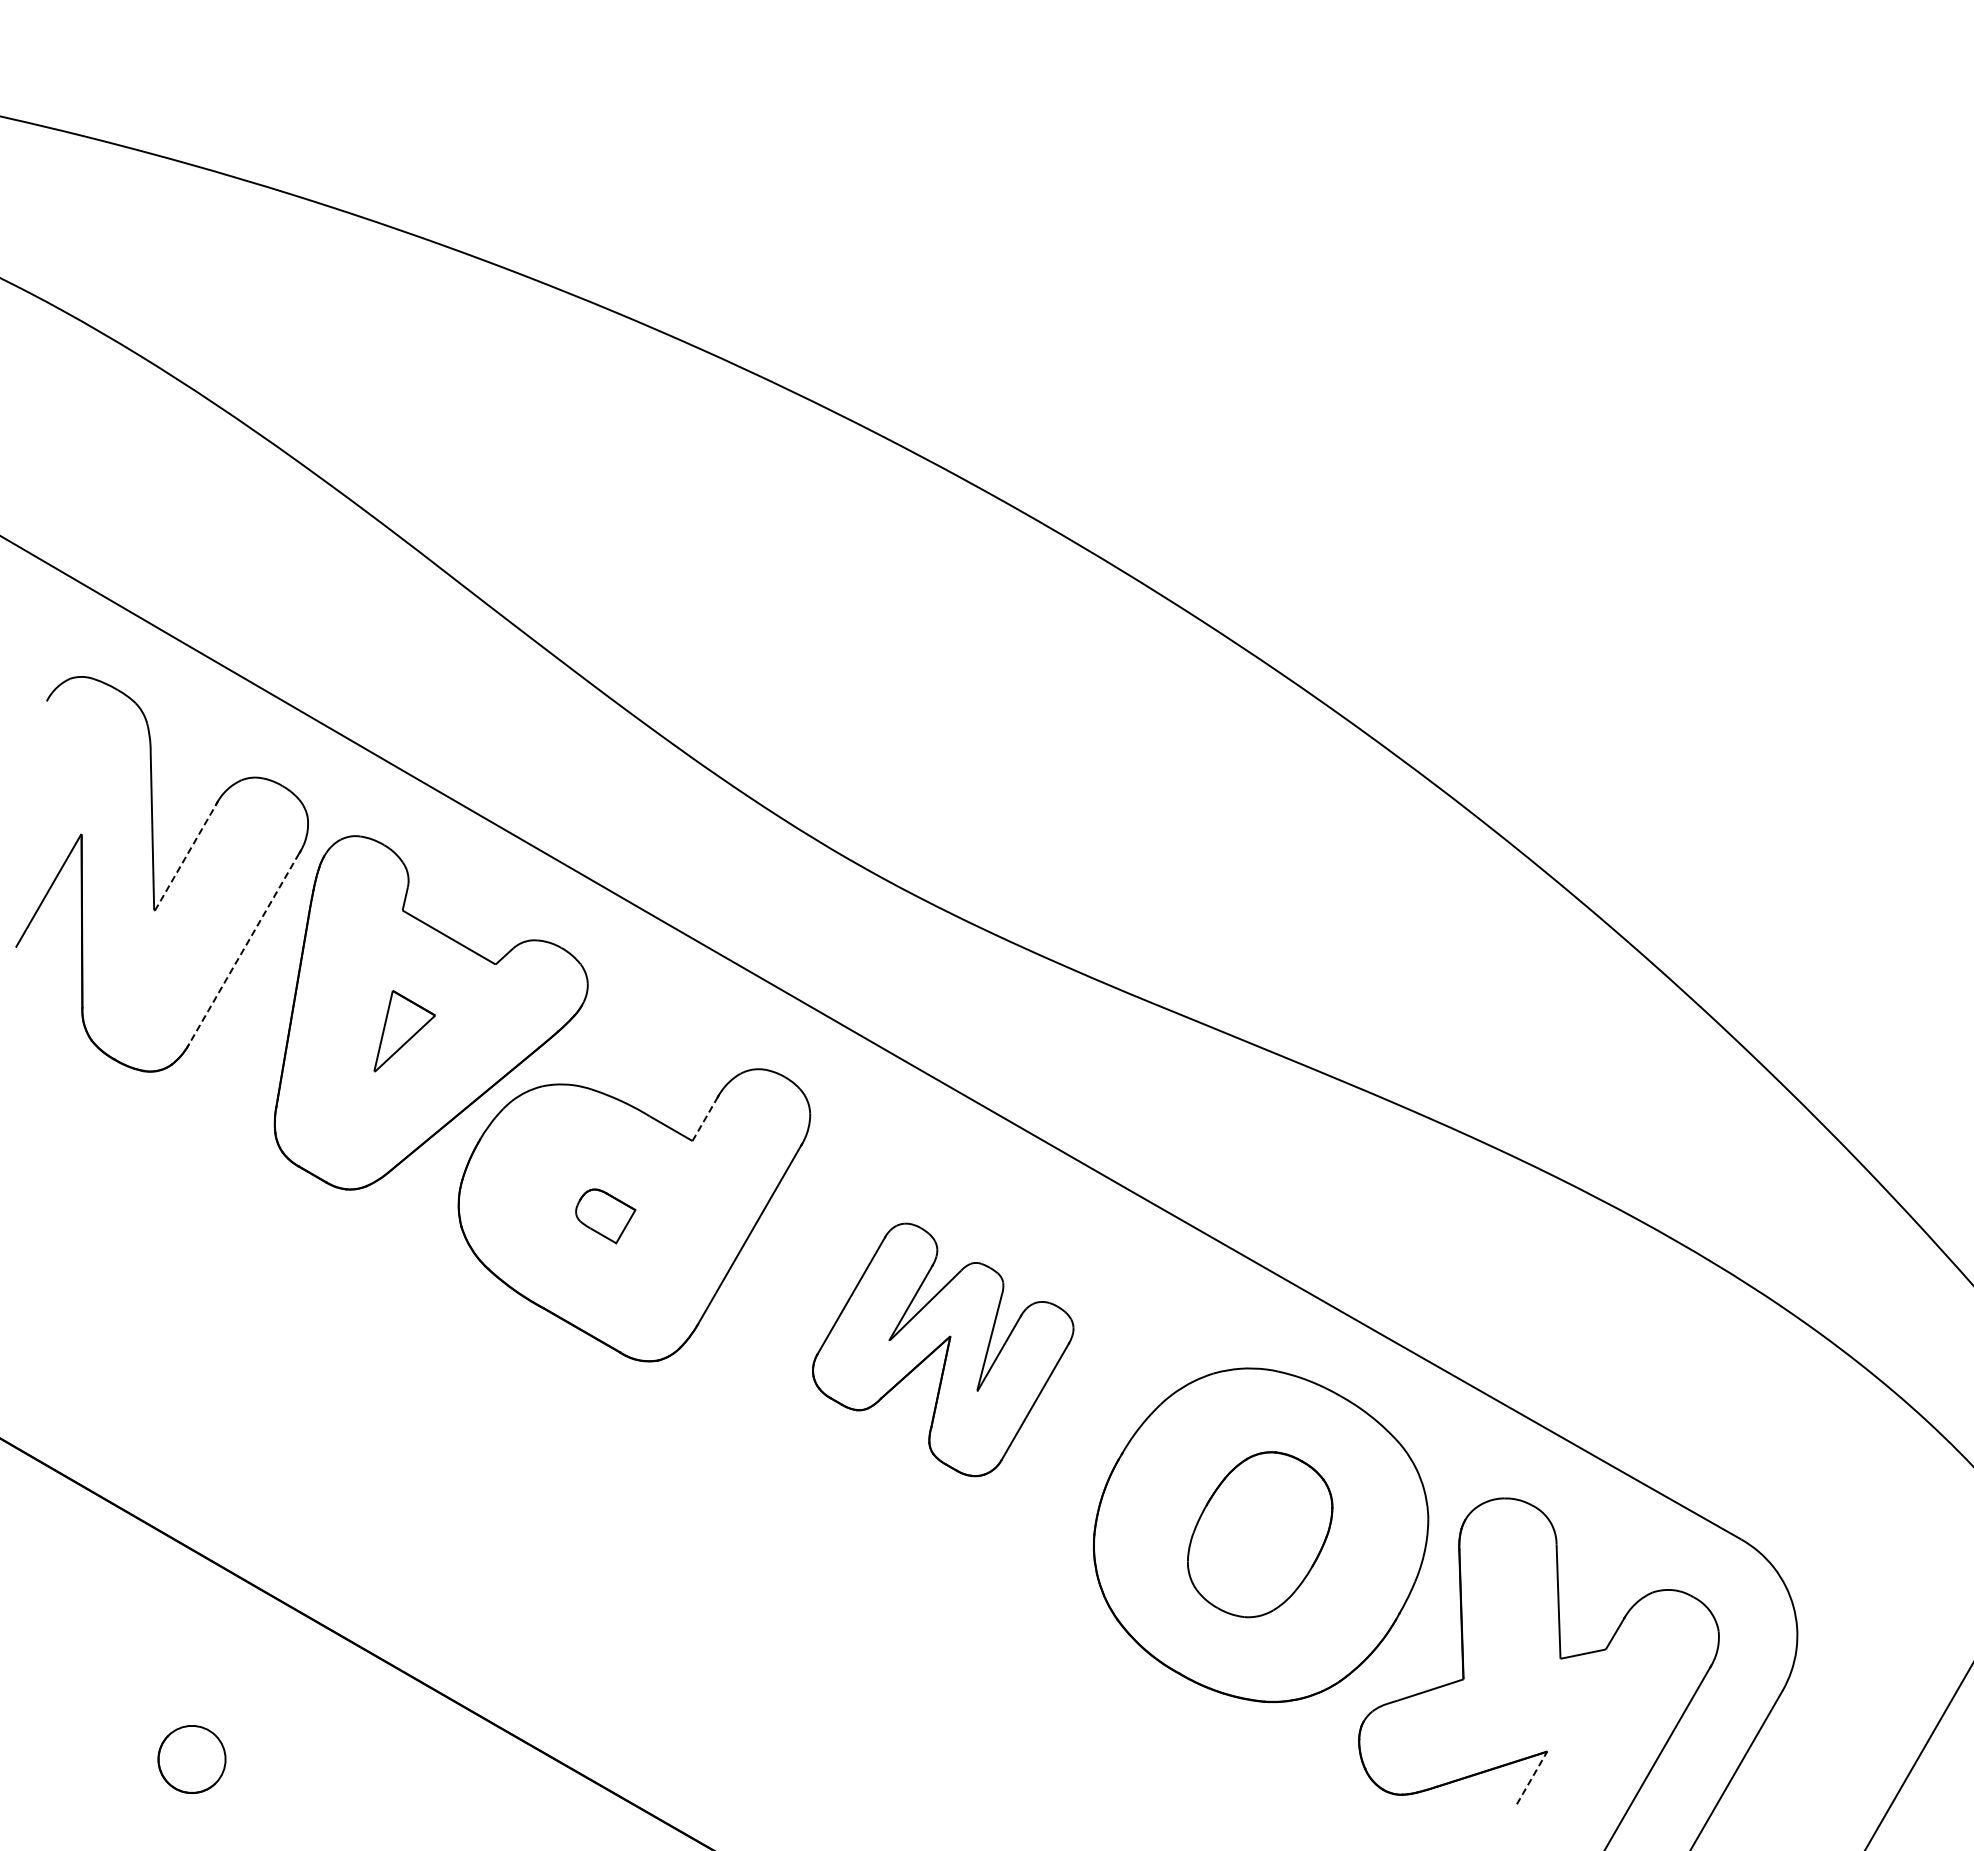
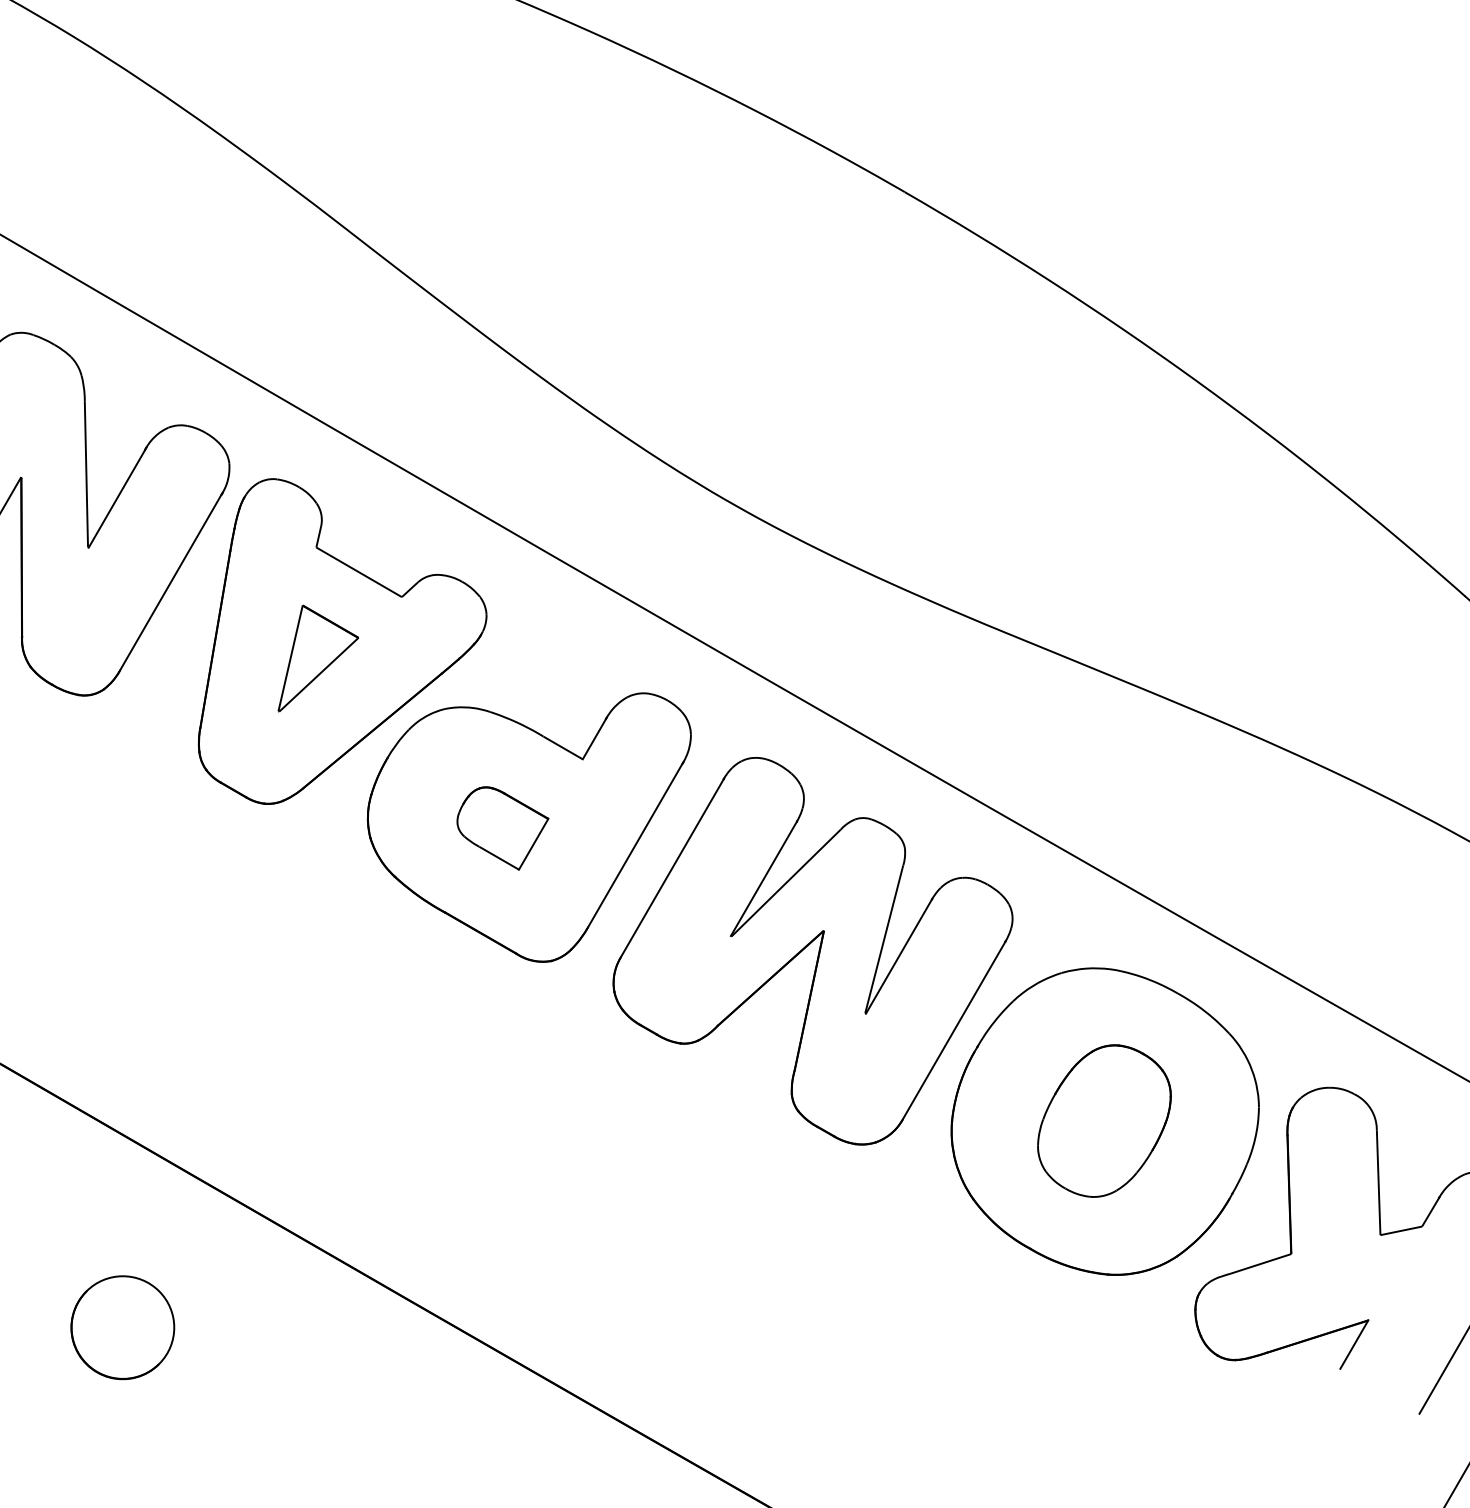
line: (185, 857) -> (116, 498), dashed -> solid
line: (244, 948) -> (171, 582), dashed -> solid
part: (404, 1030) -> (318, 657), size x1.43
line: (705, 1119) -> (594, 739), dashed -> solid
part: (605, 1216) -> (502, 828), size x1.67
part: (943, 1349) -> (813, 950), size x1.67
part: (191, 1759) -> (122, 1327), size x1.67
line: (1532, 1777) -> (1354, 1344), dashed -> solid

